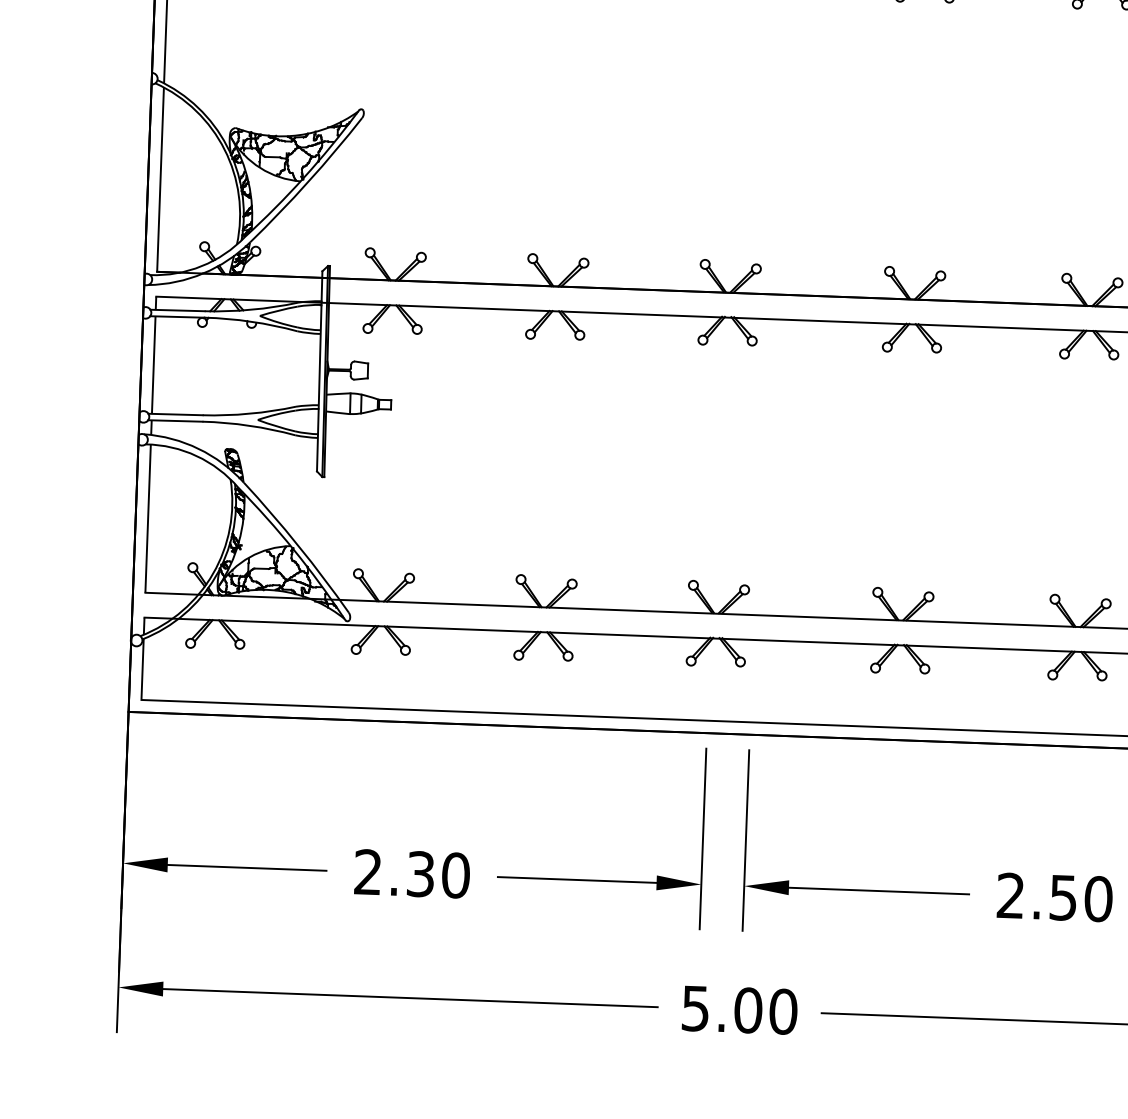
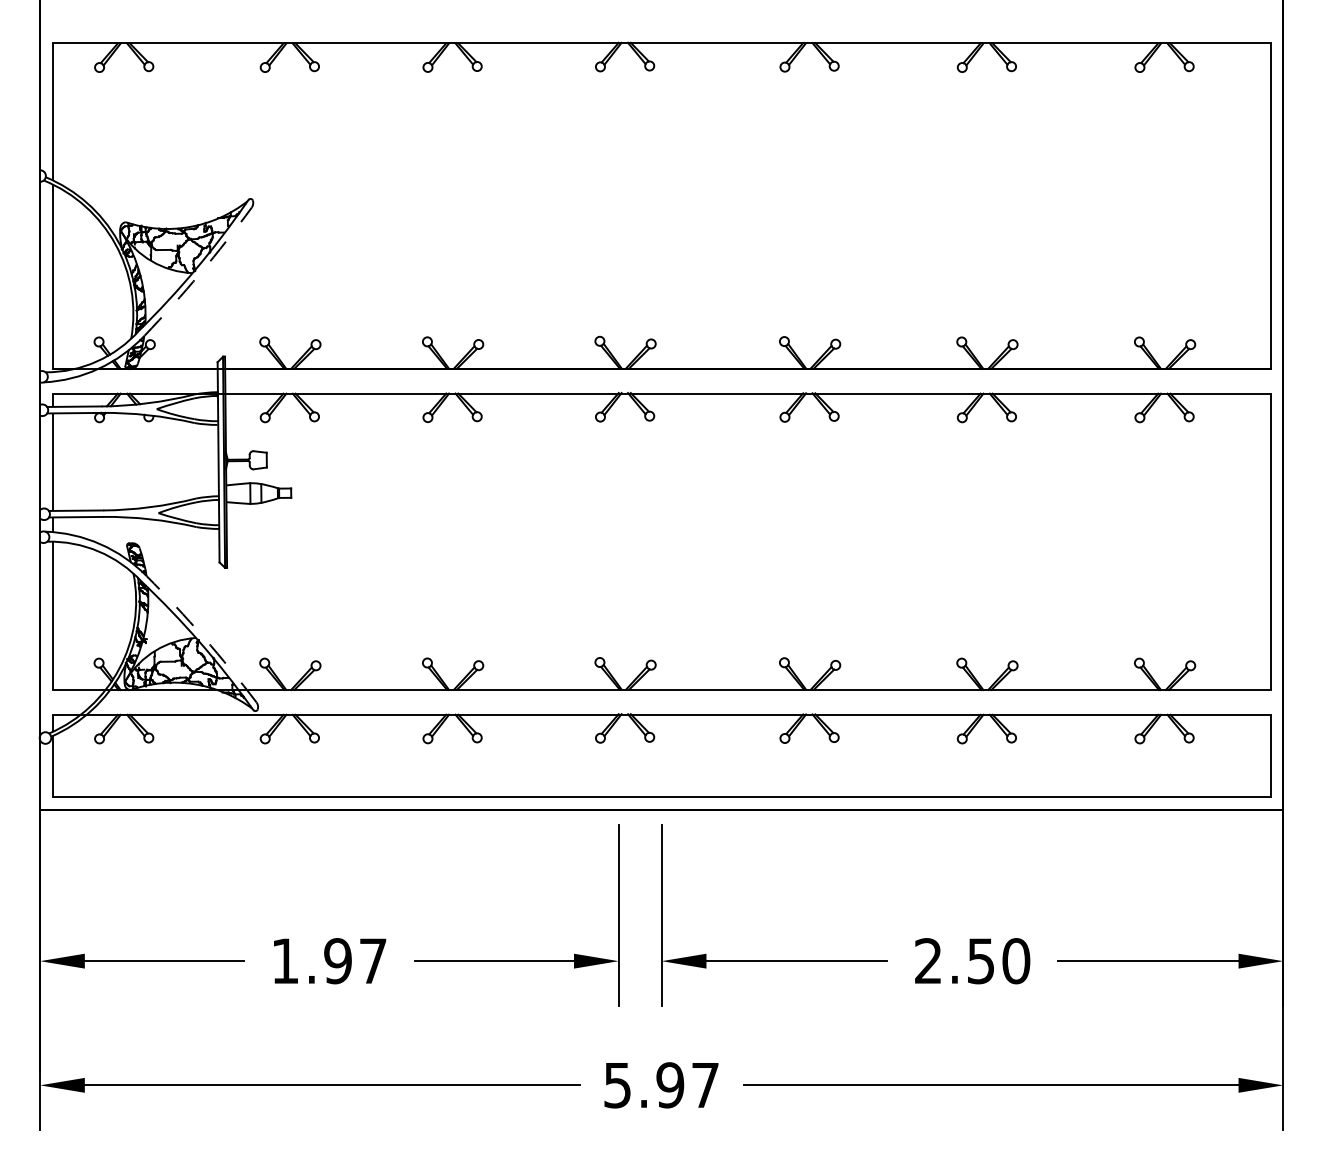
arc: (308, 181) -> (200, 273), solid -> dashed
arc: (298, 545) -> (203, 637), solid -> dashed
text: (412, 874) -> (329, 961), 2.30 -> 1.97
text: (765, 1011) -> (687, 1085), 5.00 -> 5.97

